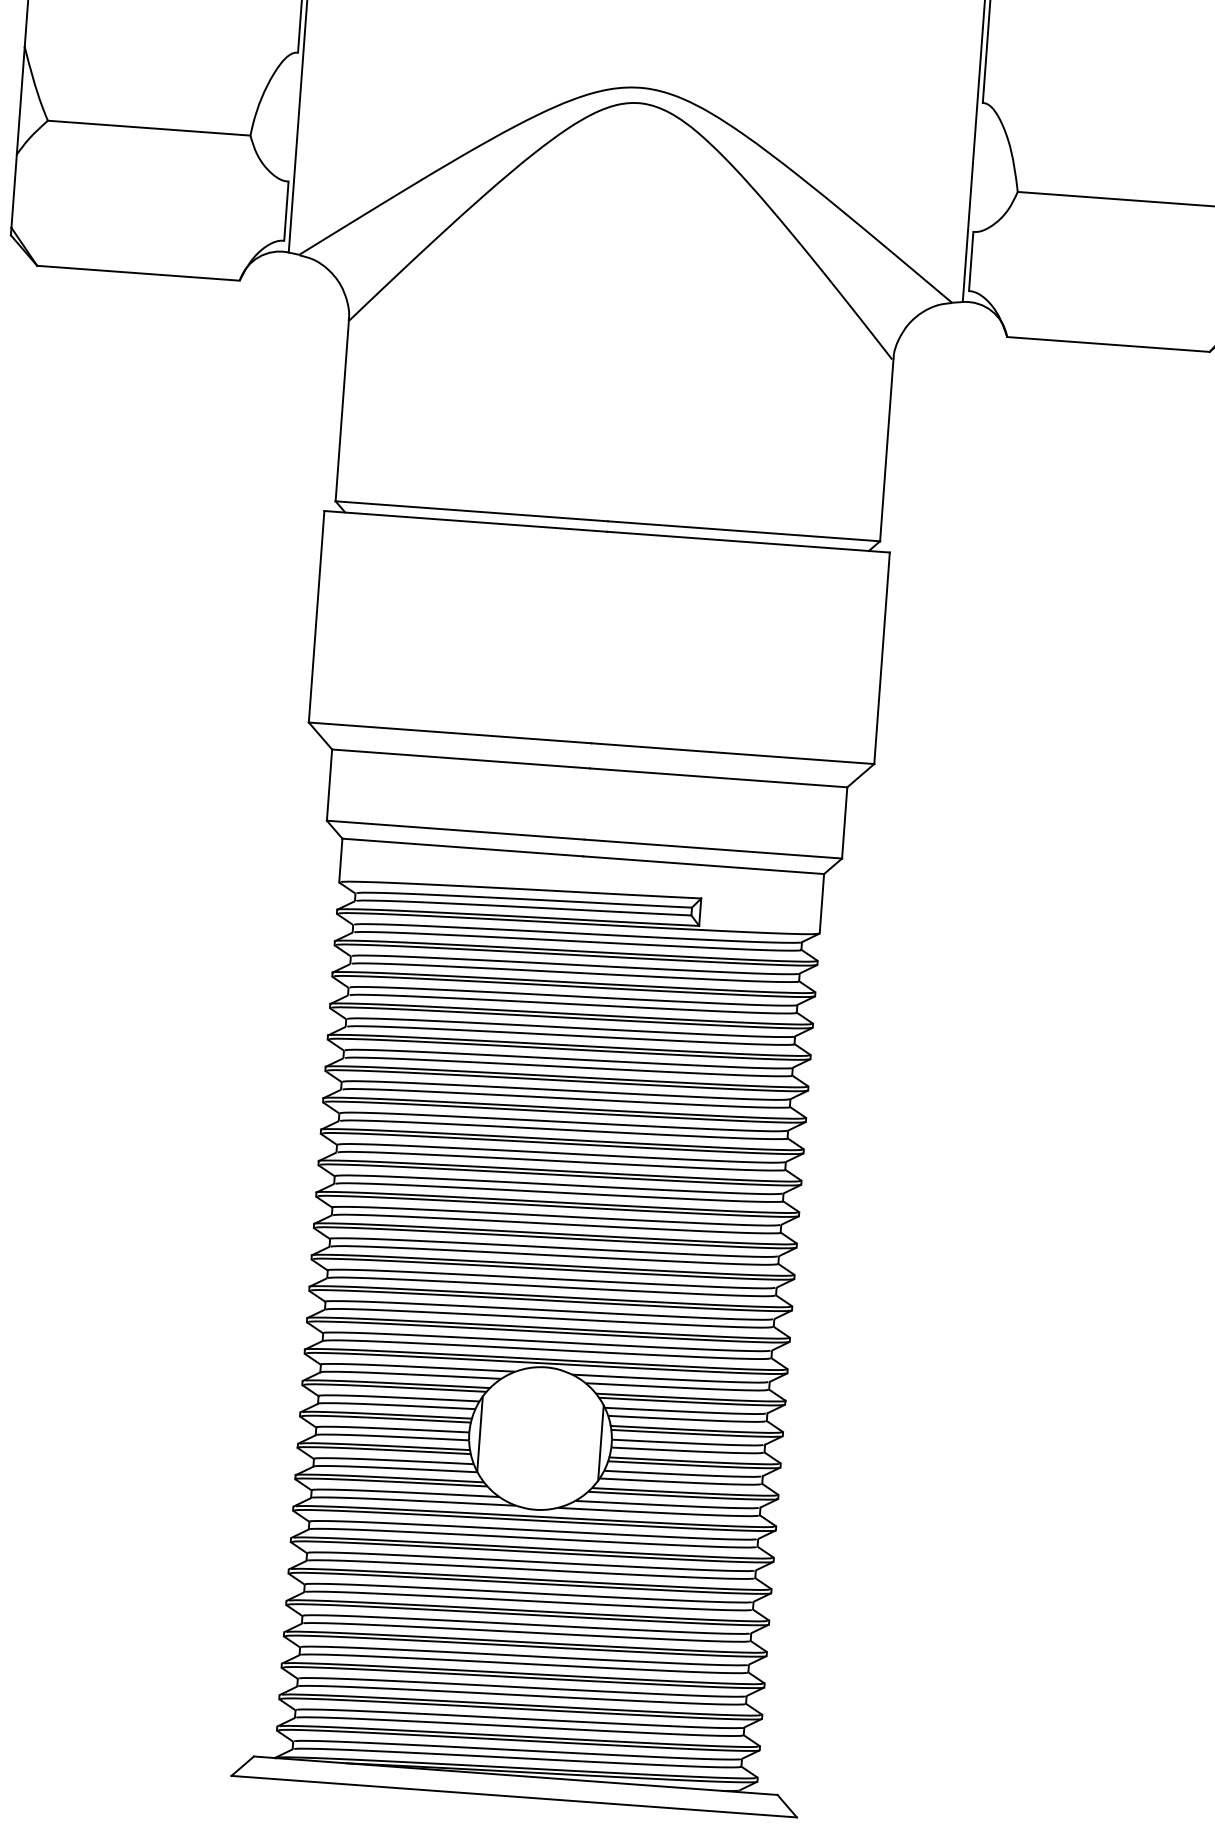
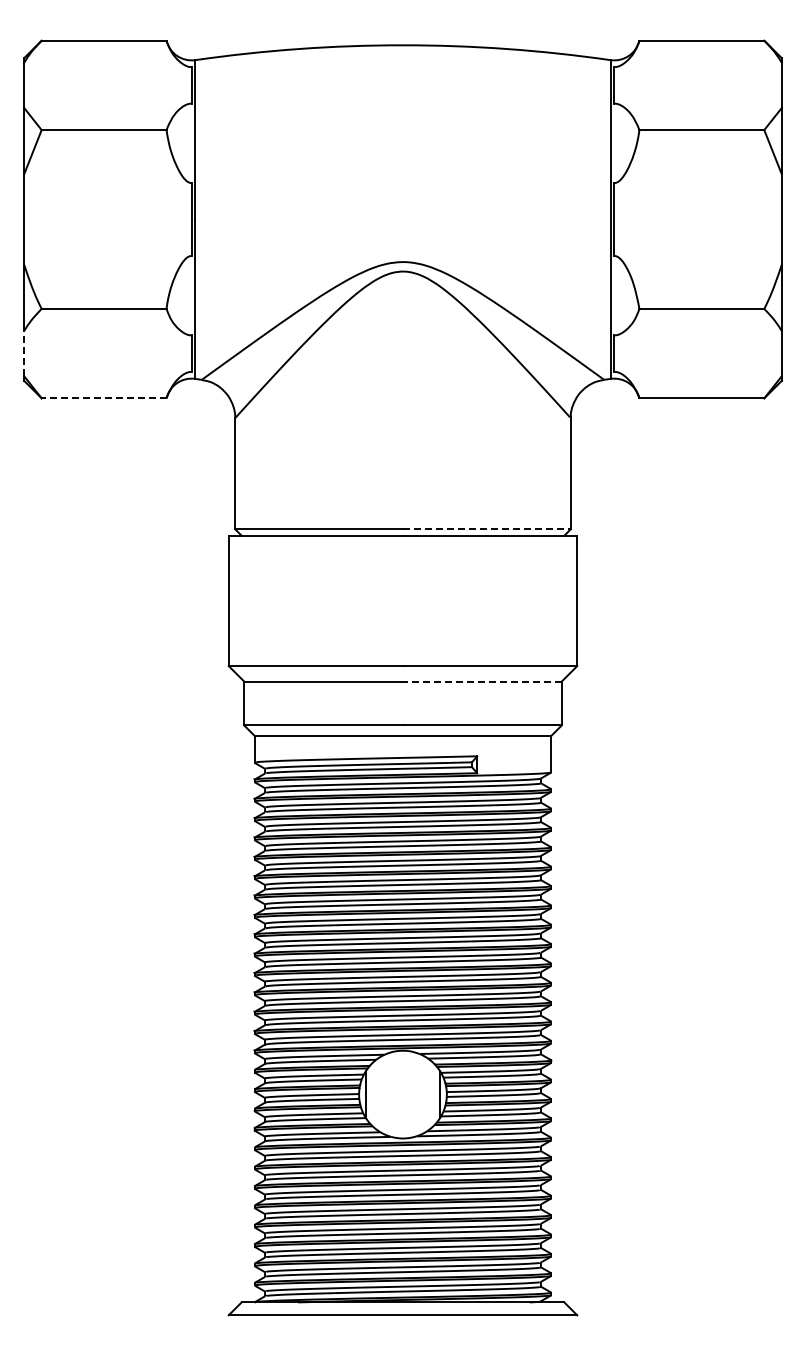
line: (14, 190) -> (24, 353), solid -> dashed
line: (137, 273) -> (103, 398), solid -> dashed
line: (743, 531) -> (486, 529), solid -> dashed
line: (717, 777) -> (481, 681), solid -> dashed

